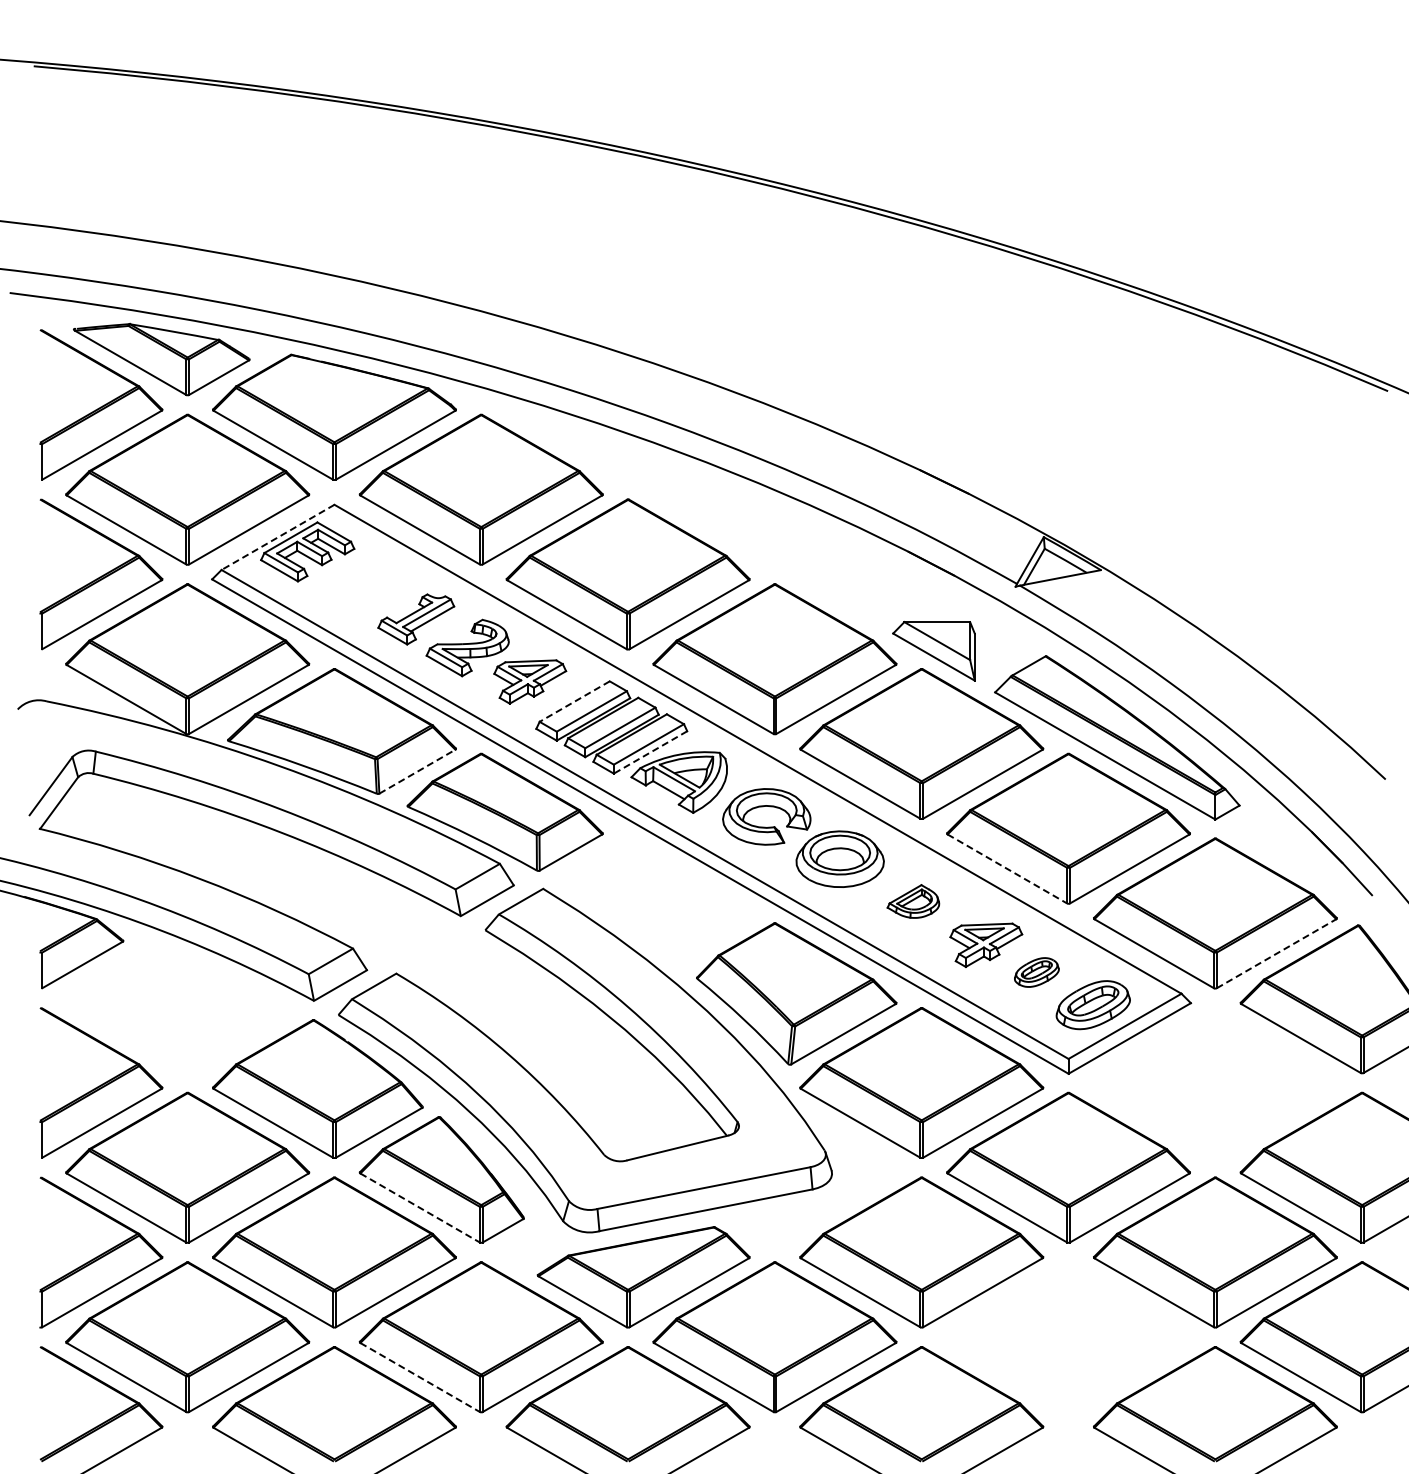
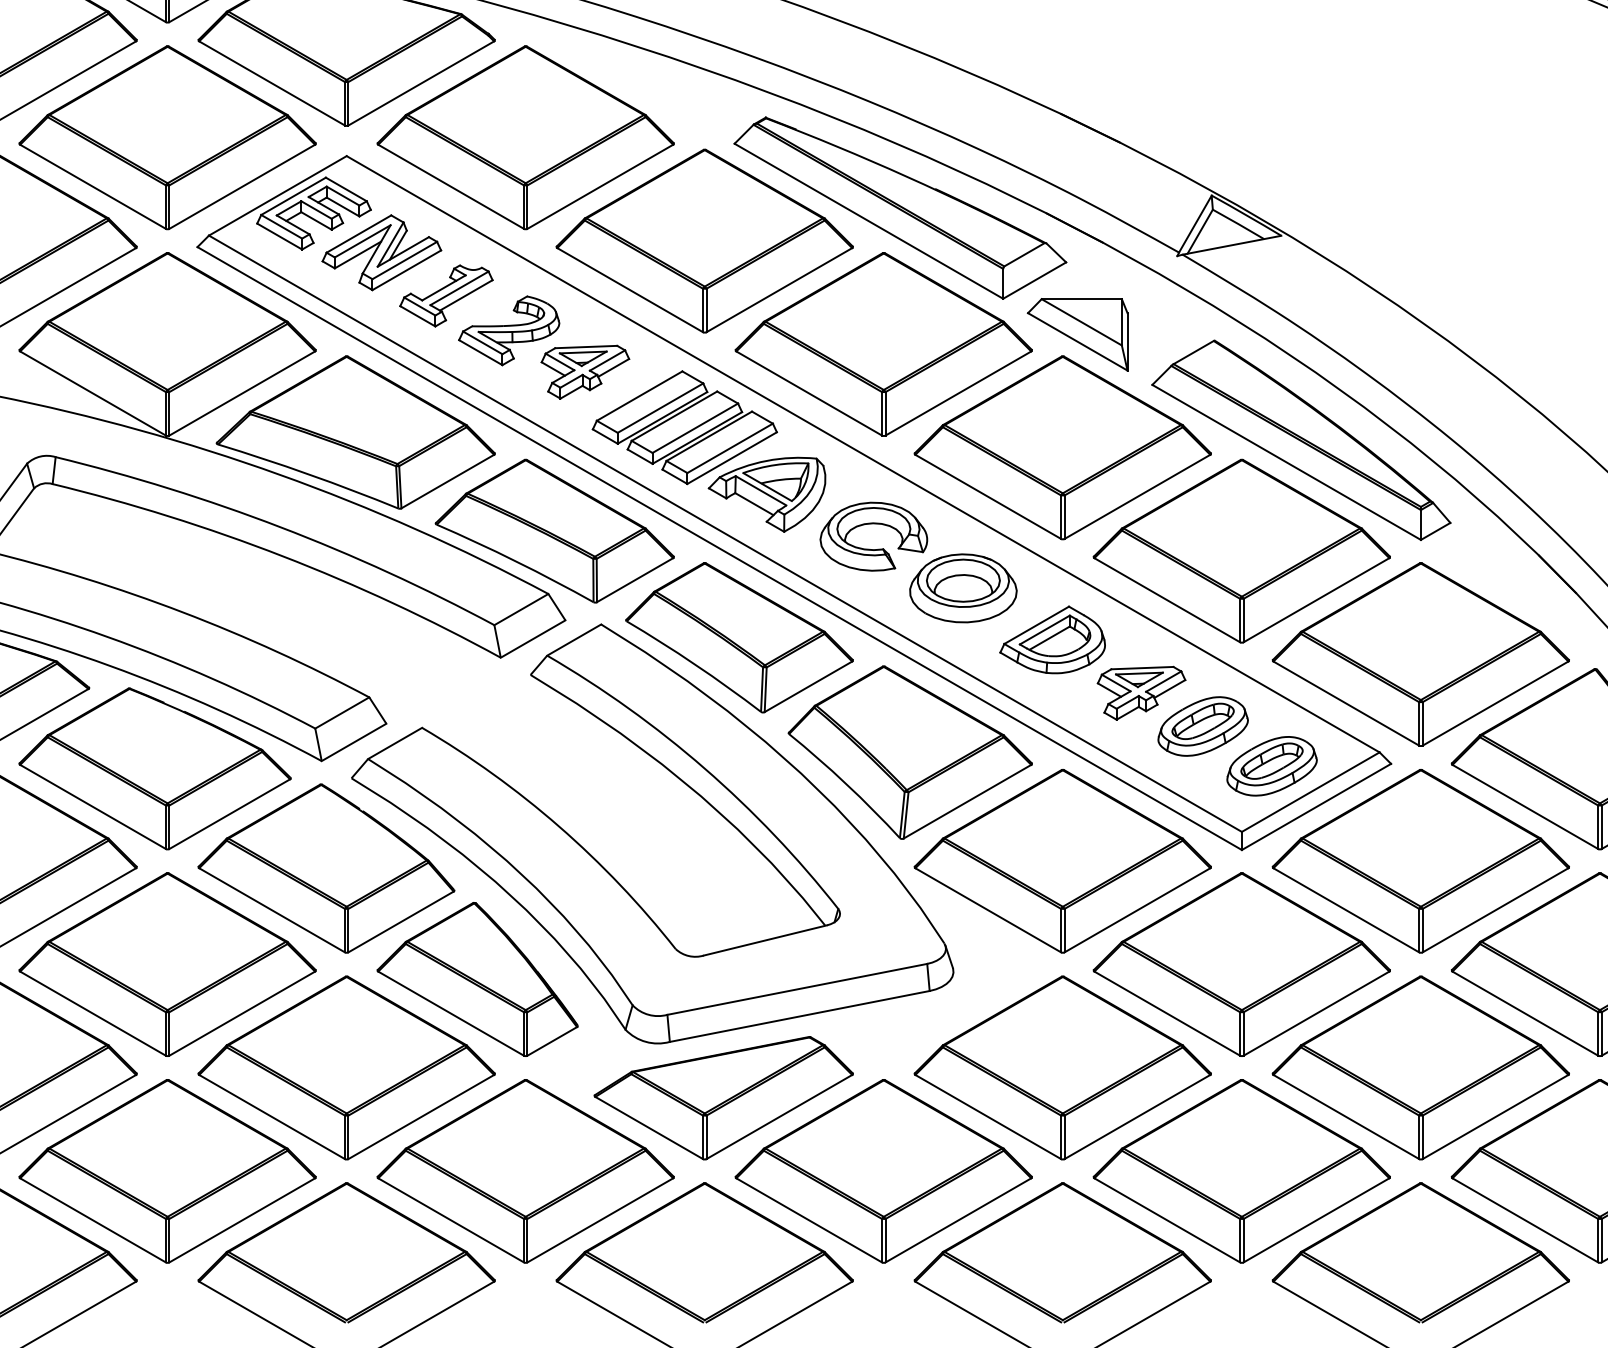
line: (277, 537) -> (277, 195), dashed -> solid
part: (788, 547) -> (900, 208), added
part: (363, 583) -> (382, 252), added
line: (574, 701) -> (639, 395), dashed -> solid
line: (650, 752) -> (732, 458), dashed -> solid
line: (417, 771) -> (447, 481), dashed -> solid
line: (1007, 869) -> (1167, 600), dashed -> solid
part: (656, 899) -> (739, 637), added
part: (913, 901) -> (1052, 639), size x1.67
line: (1276, 953) -> (1495, 703), dashed -> solid
part: (1036, 972) -> (1202, 726), size x1.67
part: (177, 1007) -> (155, 769), added
part: (1215, 1082) -> (1421, 860), added
line: (420, 1208) -> (451, 1014), dashed -> solid
part: (1068, 1337) -> (1241, 1171), added
line: (420, 1377) -> (451, 1220), dashed -> solid

